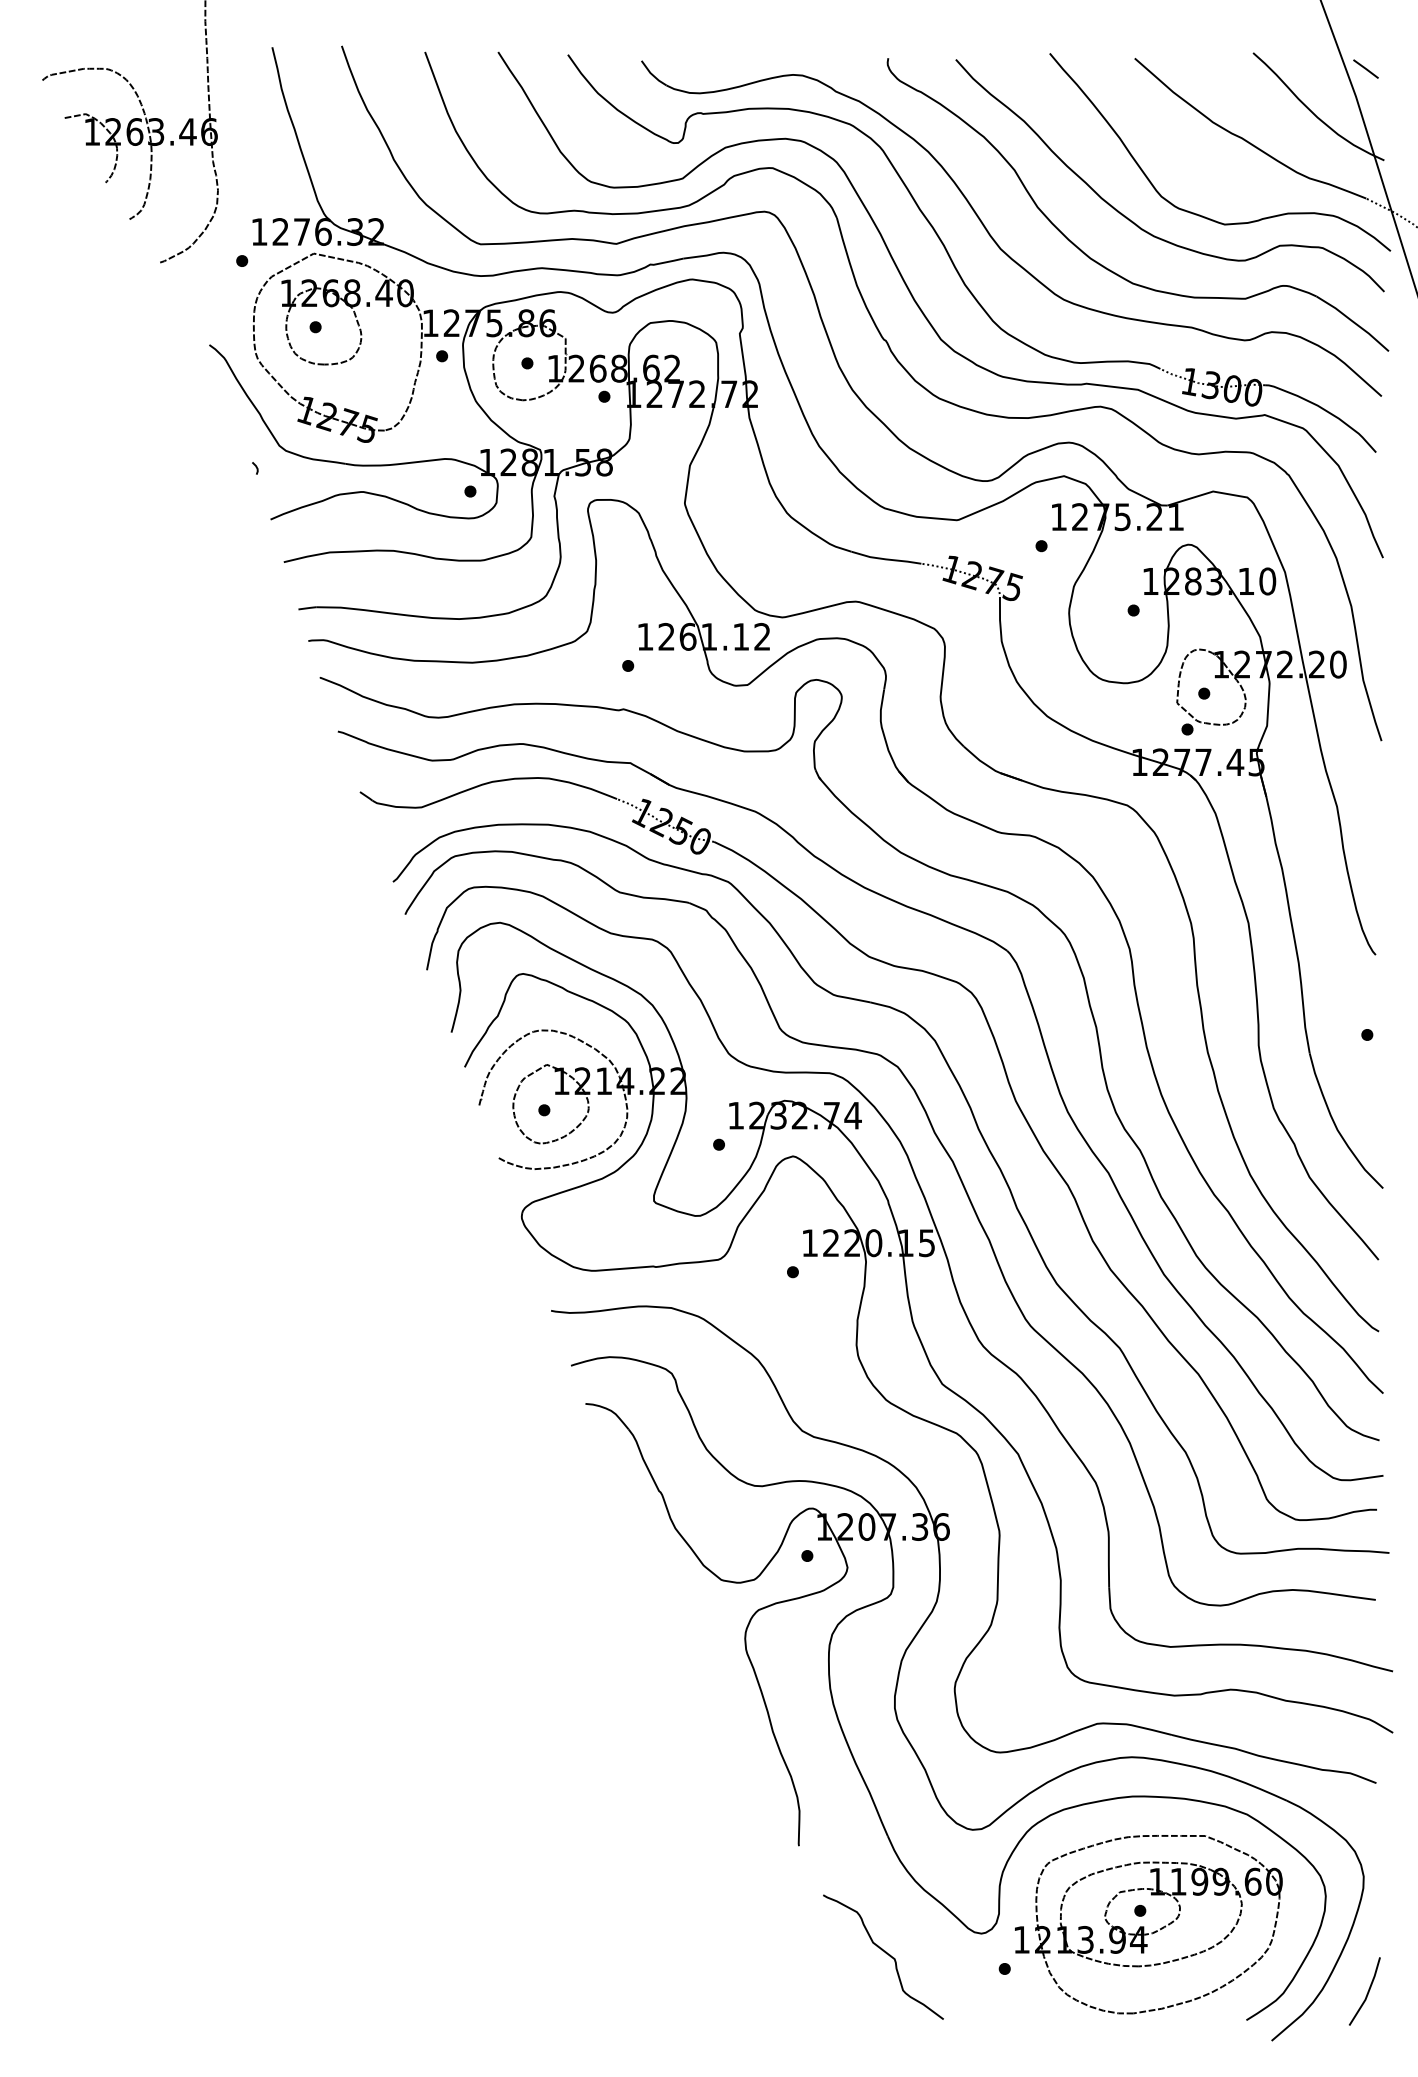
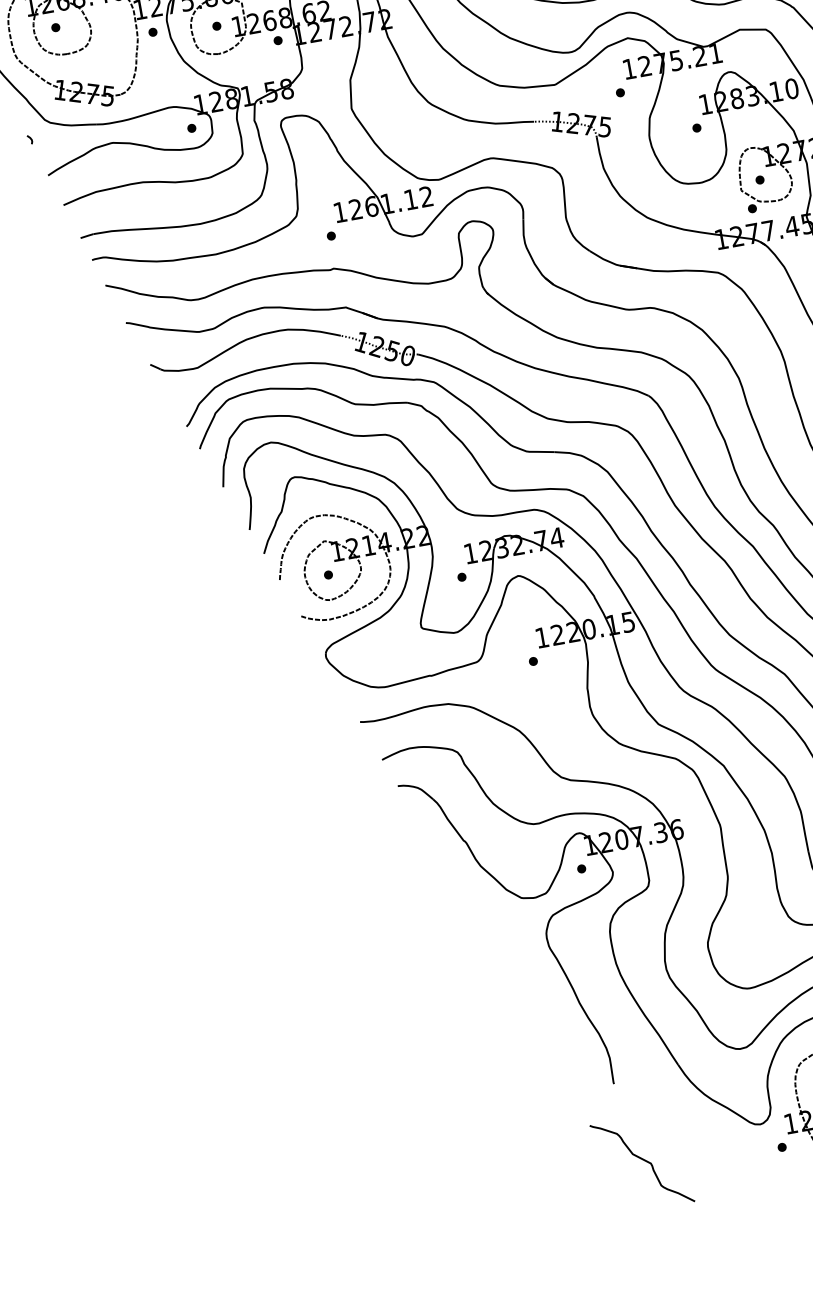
curve: (885, 1953) -> (643, 1160), moved

